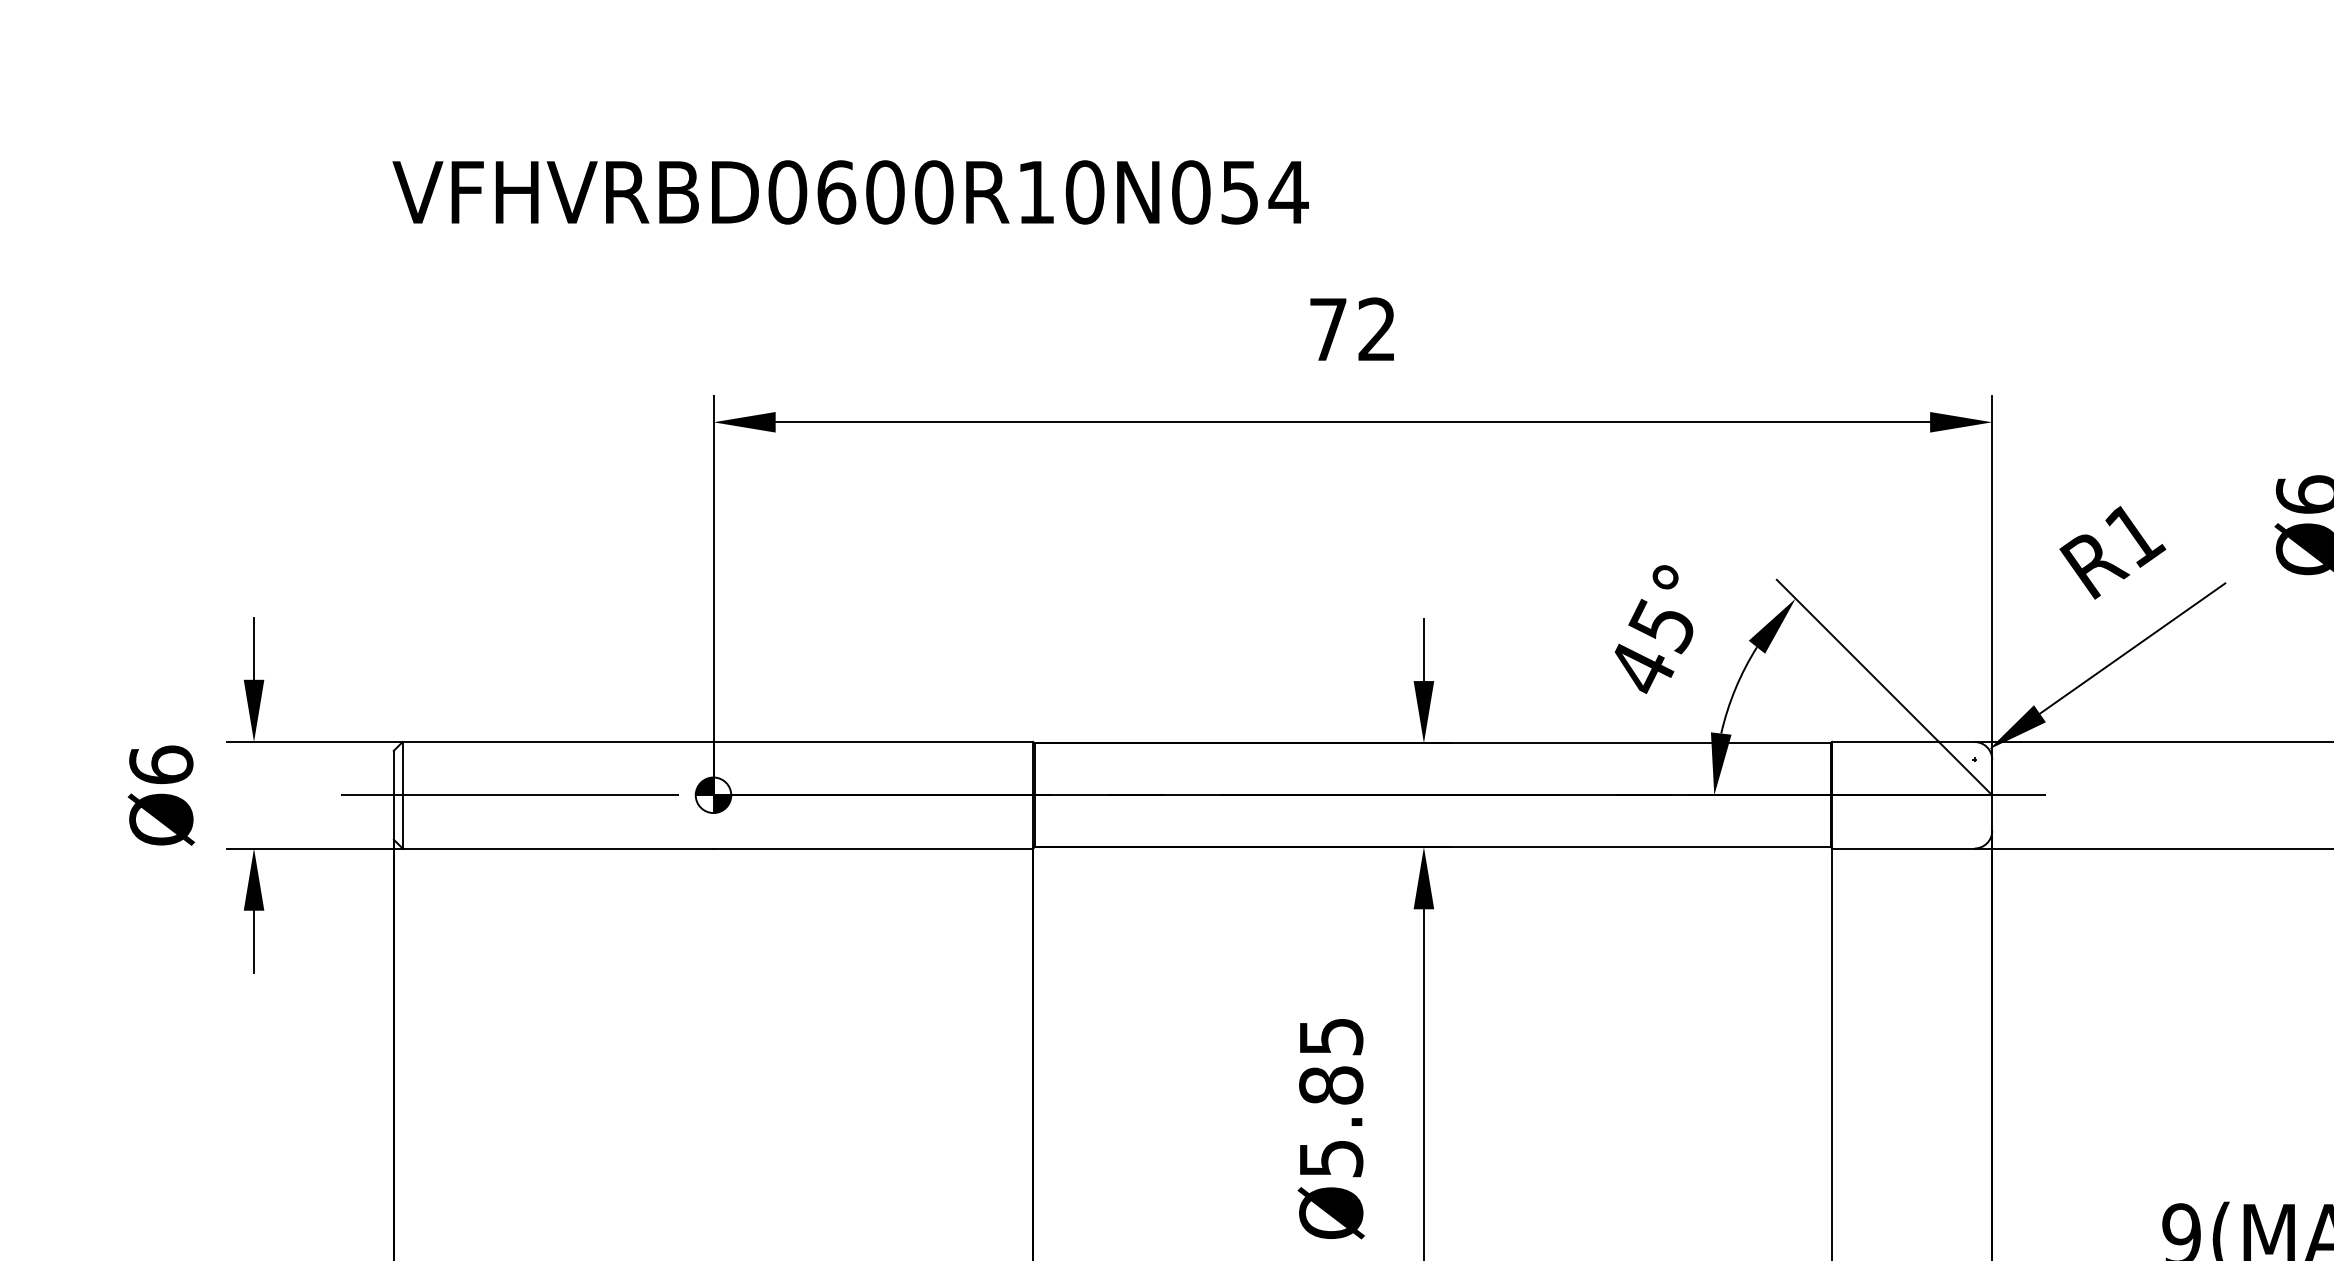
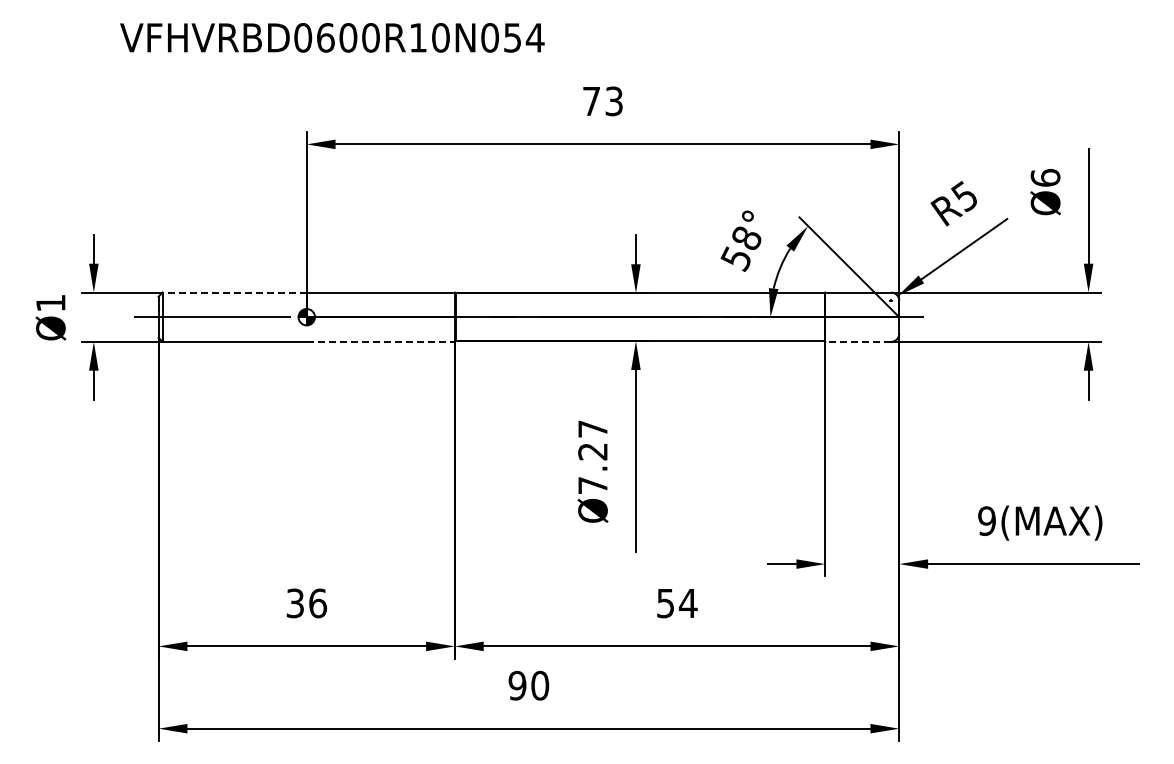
text: (851, 191) -> (332, 37), moved
text: (1375, 329) -> (613, 101), 72 -> 73
text: (2135, 534) -> (965, 196), R1 -> R5
text: (1649, 646) -> (740, 248), 45° -> 58°
line: (557, 741) -> (234, 292), solid -> dashed
text: (160, 763) -> (50, 302), Ø6 -> Ø1
line: (874, 847) -> (381, 341), solid -> dashed
line: (1904, 847) -> (858, 341), solid -> dashed
text: (1330, 1098) -> (592, 457), Ø5.85 -> Ø7.27

